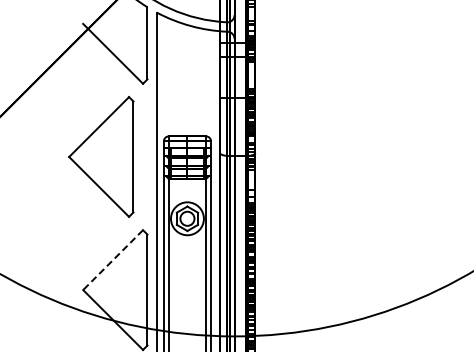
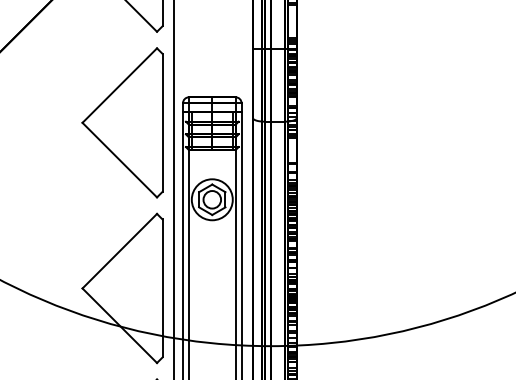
part: (101, 156) -> (122, 122), moved
line: (112, 260) -> (119, 251), dashed -> solid

